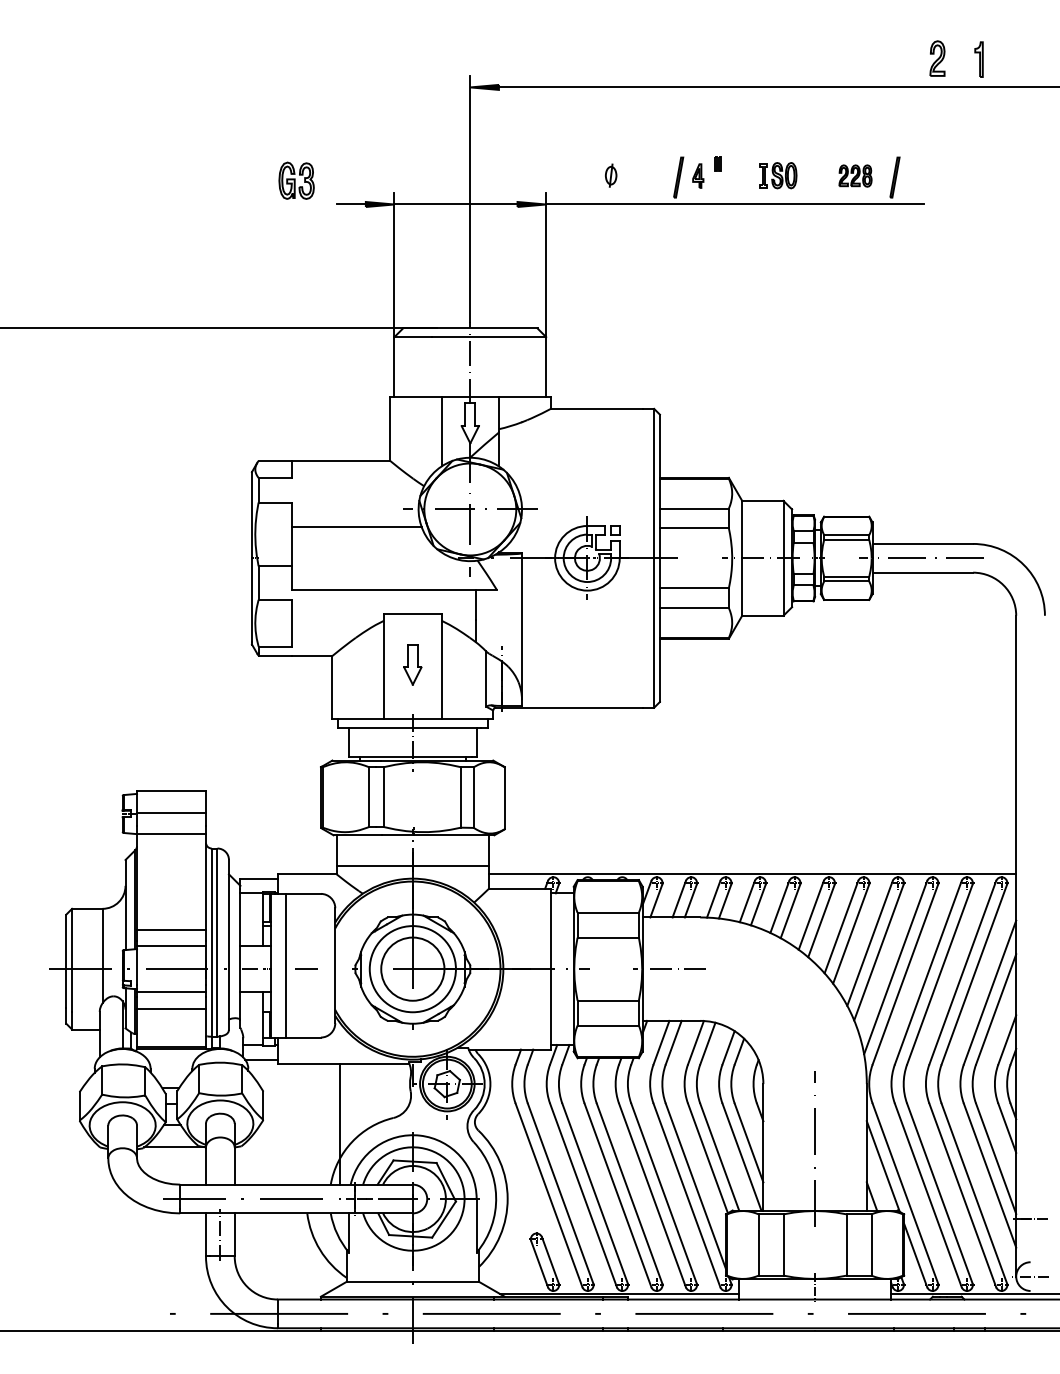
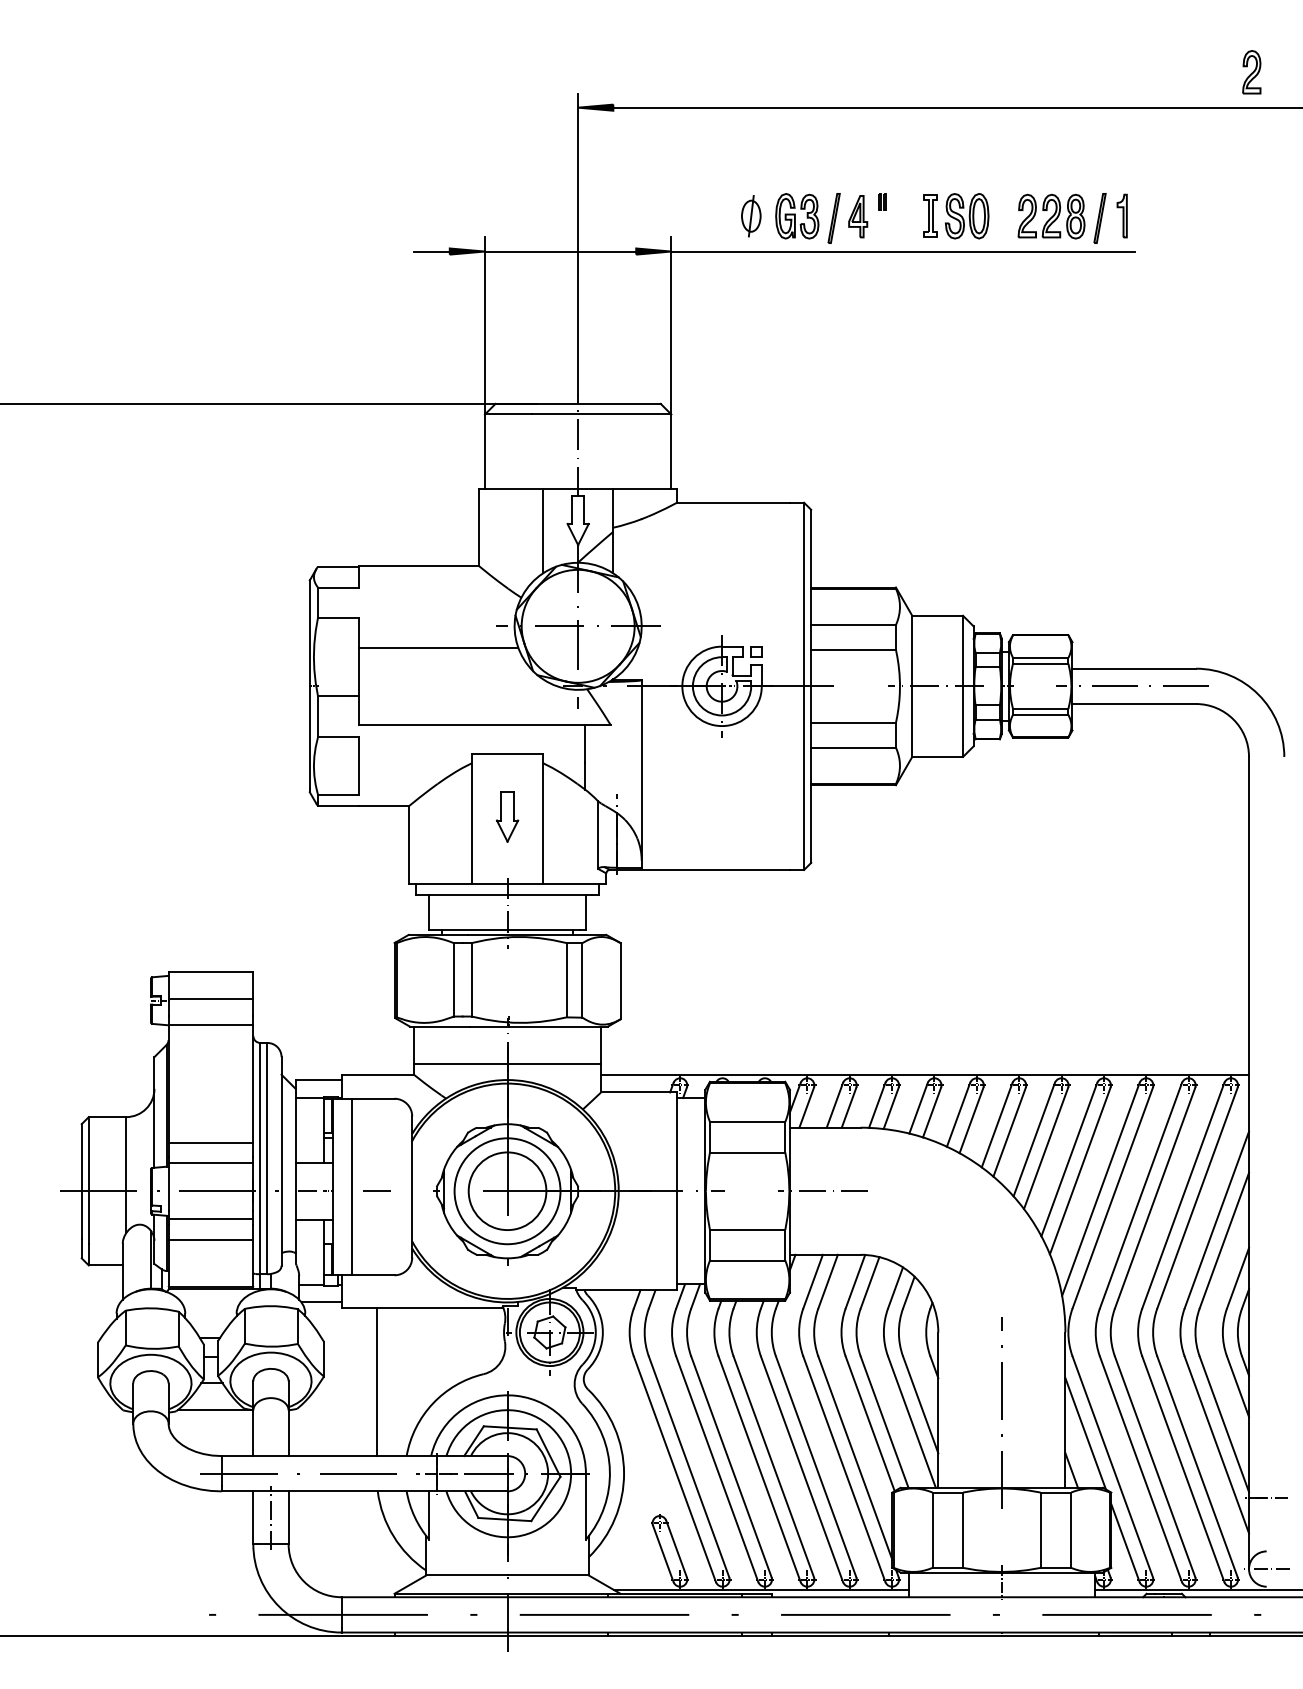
part: (937, 58) -> (1251, 72), moved
part: (978, 59) -> (1121, 215), moved
part: (610, 175) -> (750, 215), size x1.43
part: (698, 175) -> (858, 215), size x1.43
part: (778, 175) -> (956, 215), size x1.43
part: (855, 175) -> (1051, 215), size x1.67
part: (296, 180) -> (797, 215), moved
line: (339, 1123) -> (376, 1380), moved

